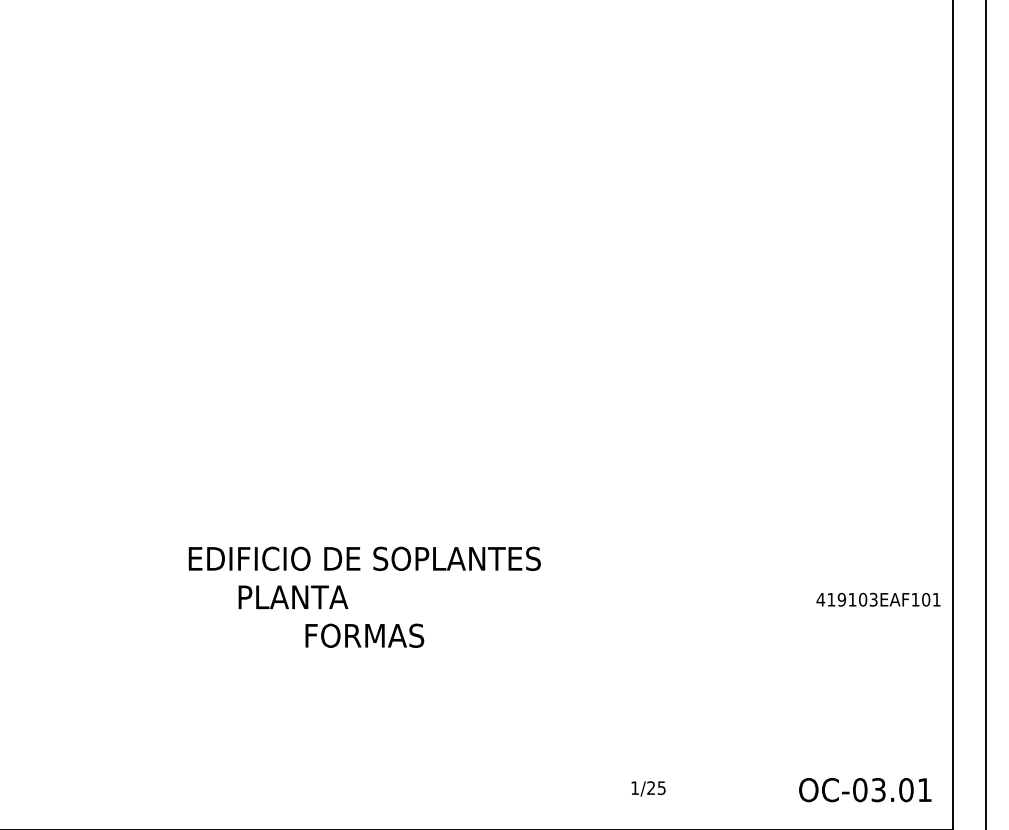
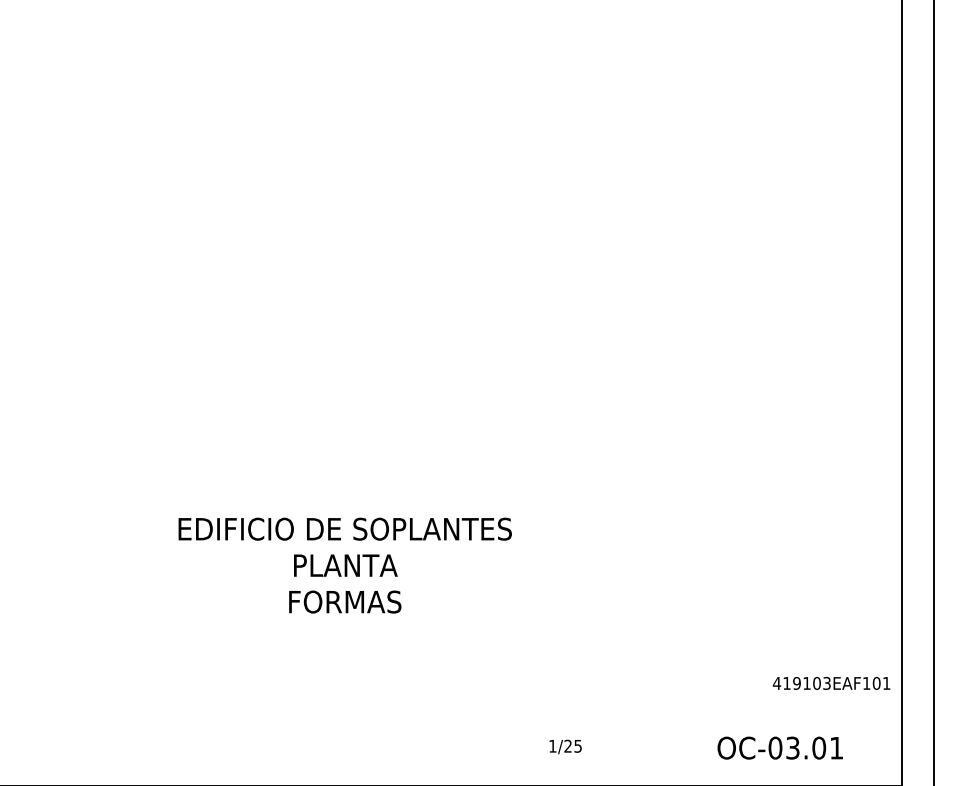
text: (293, 597) -> (345, 565), moved
text: (878, 599) -> (831, 683), moved
text: (648, 788) -> (565, 746), moved
text: (865, 790) -> (780, 748), moved

